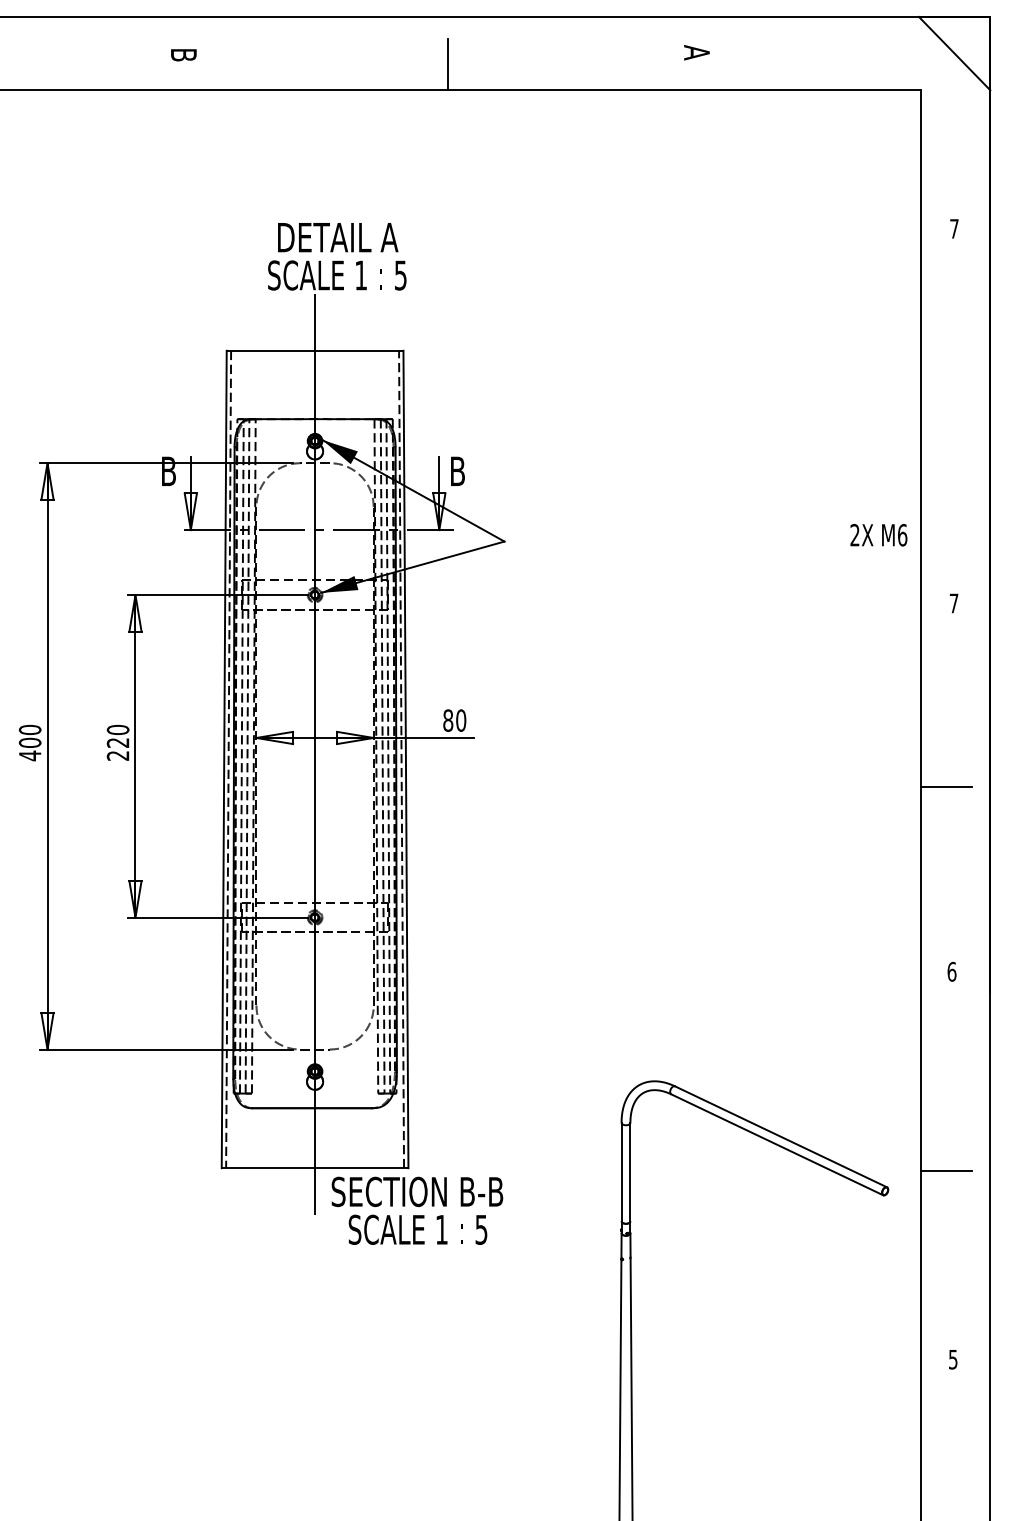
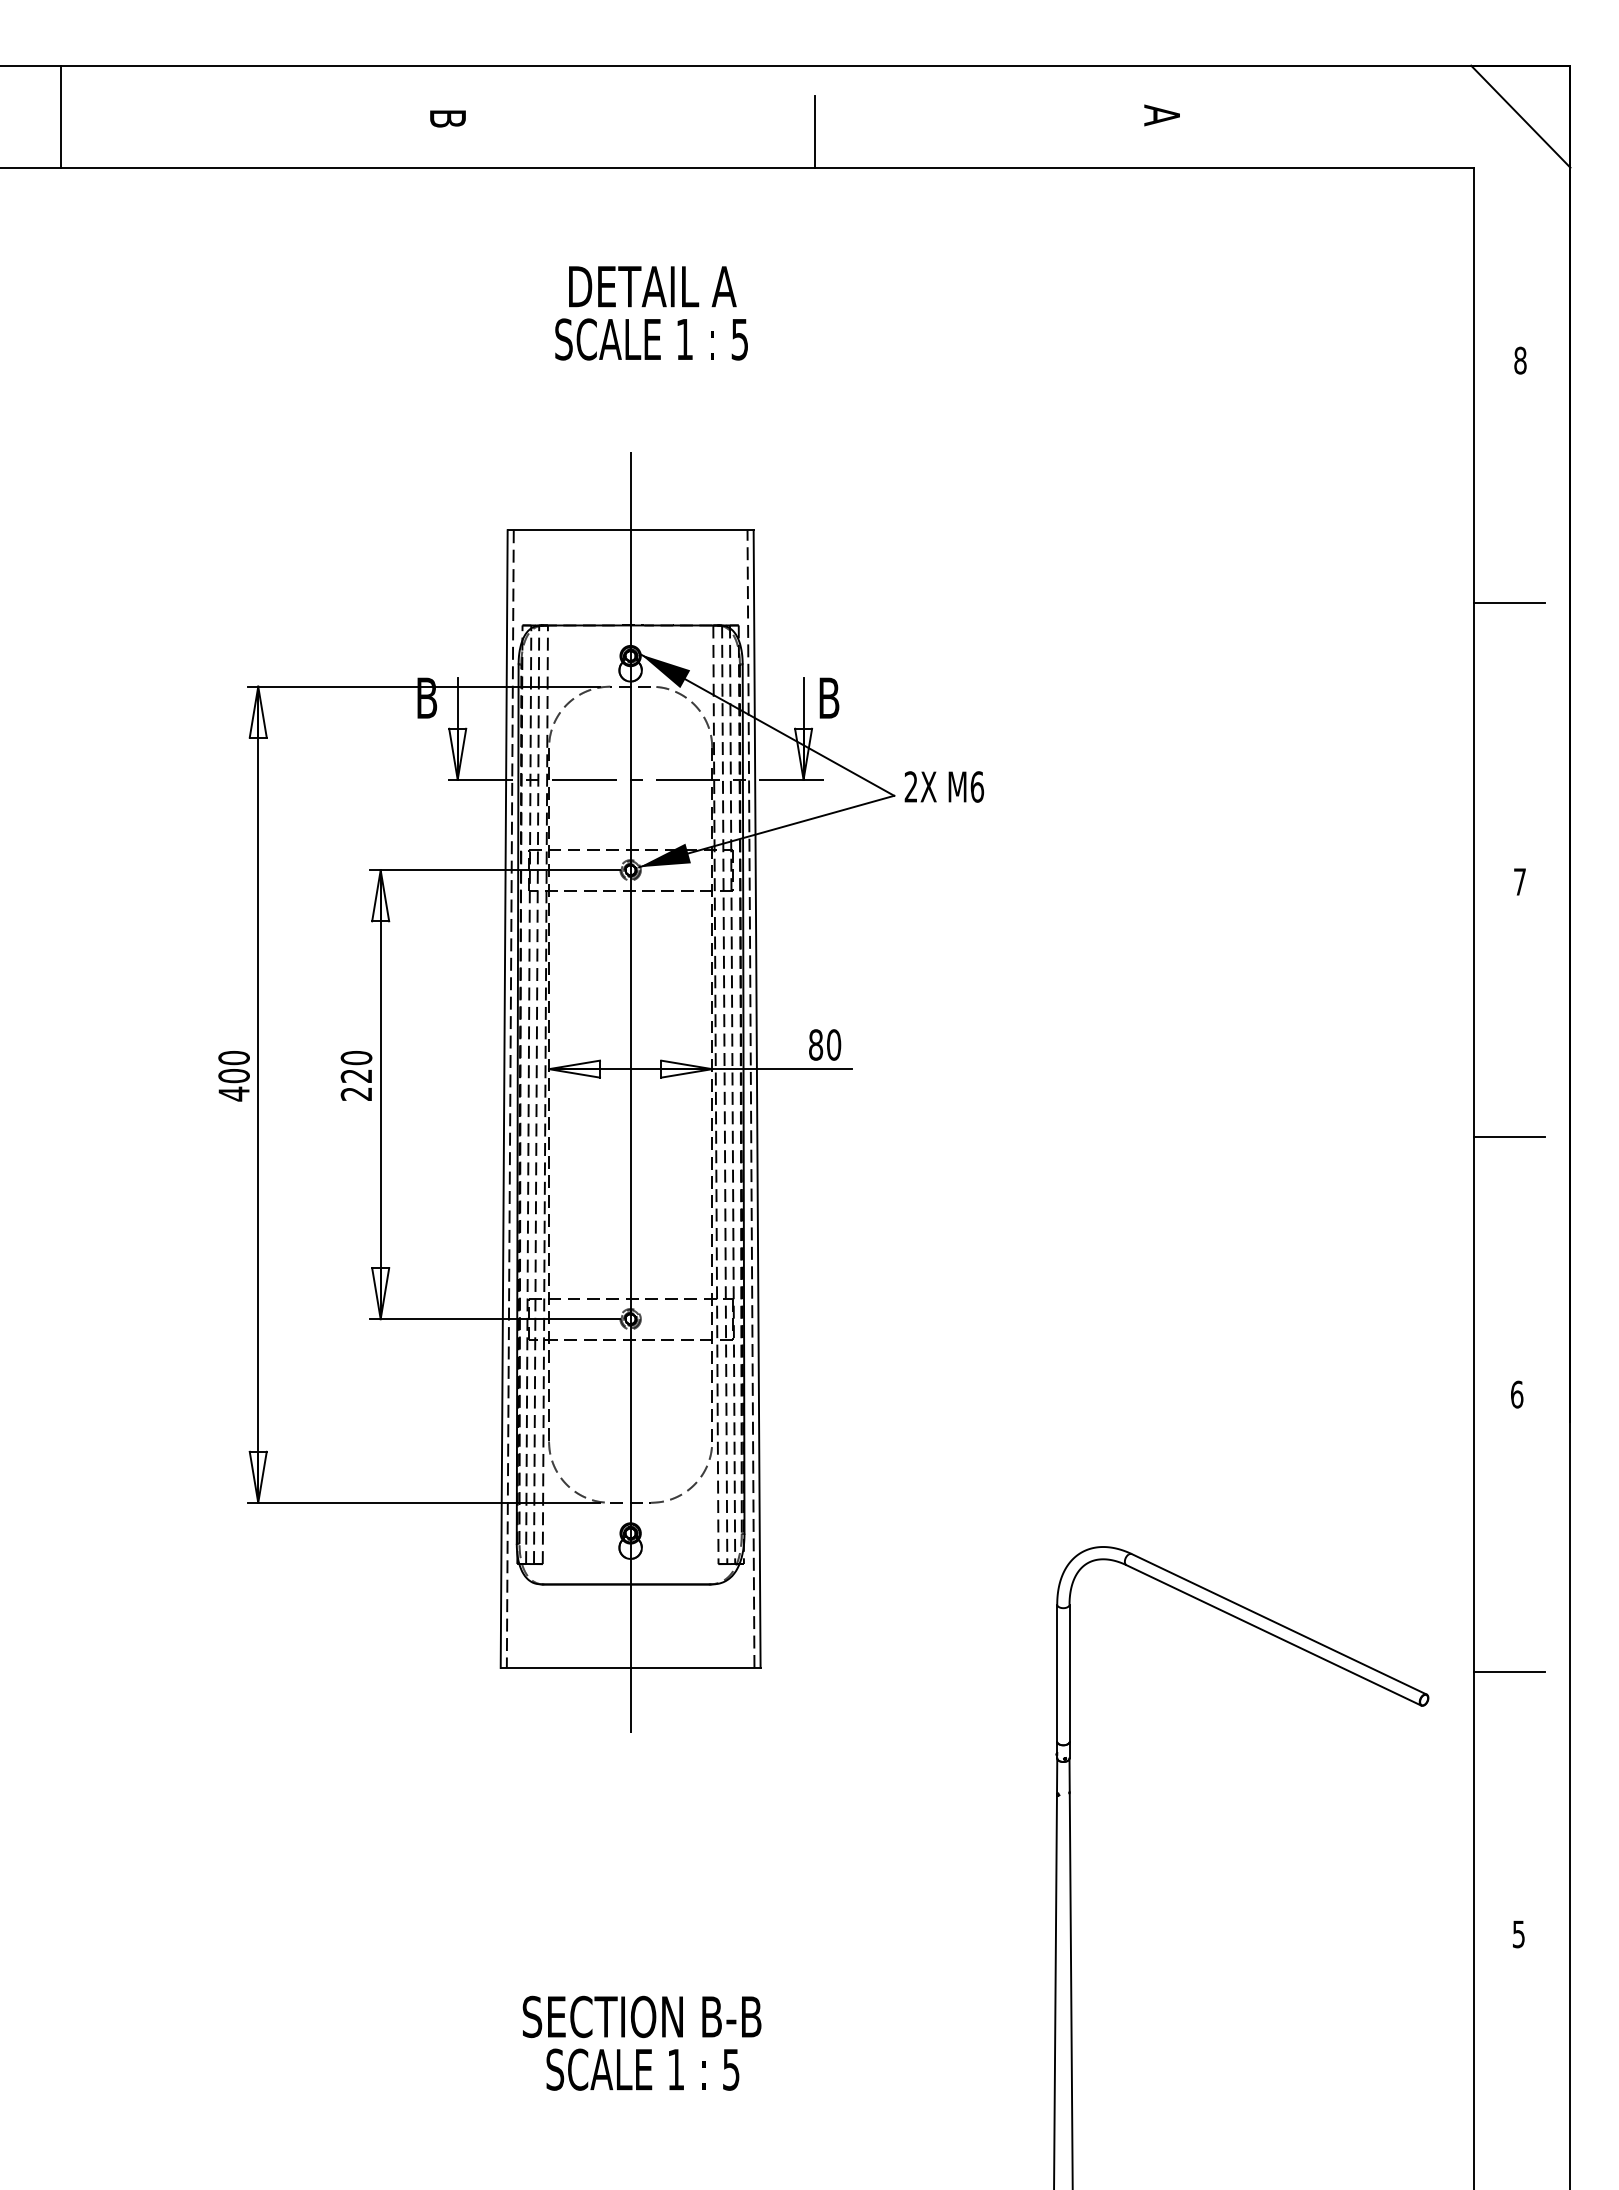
text: (954, 228) -> (1520, 360), 7 -> 8
text: (337, 256) -> (651, 313), moved
line: (945, 402) -> (1508, 602), added
text: (879, 534) -> (944, 786), moved
text: (417, 1210) -> (641, 2042), moved

